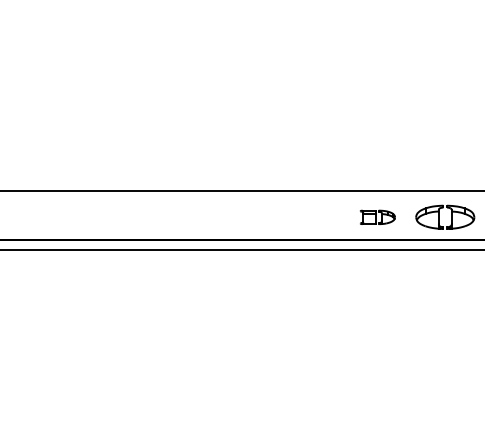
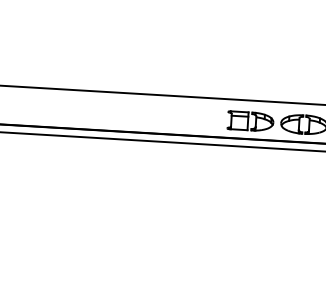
part: (377, 217) -> (250, 121), size x1.67

